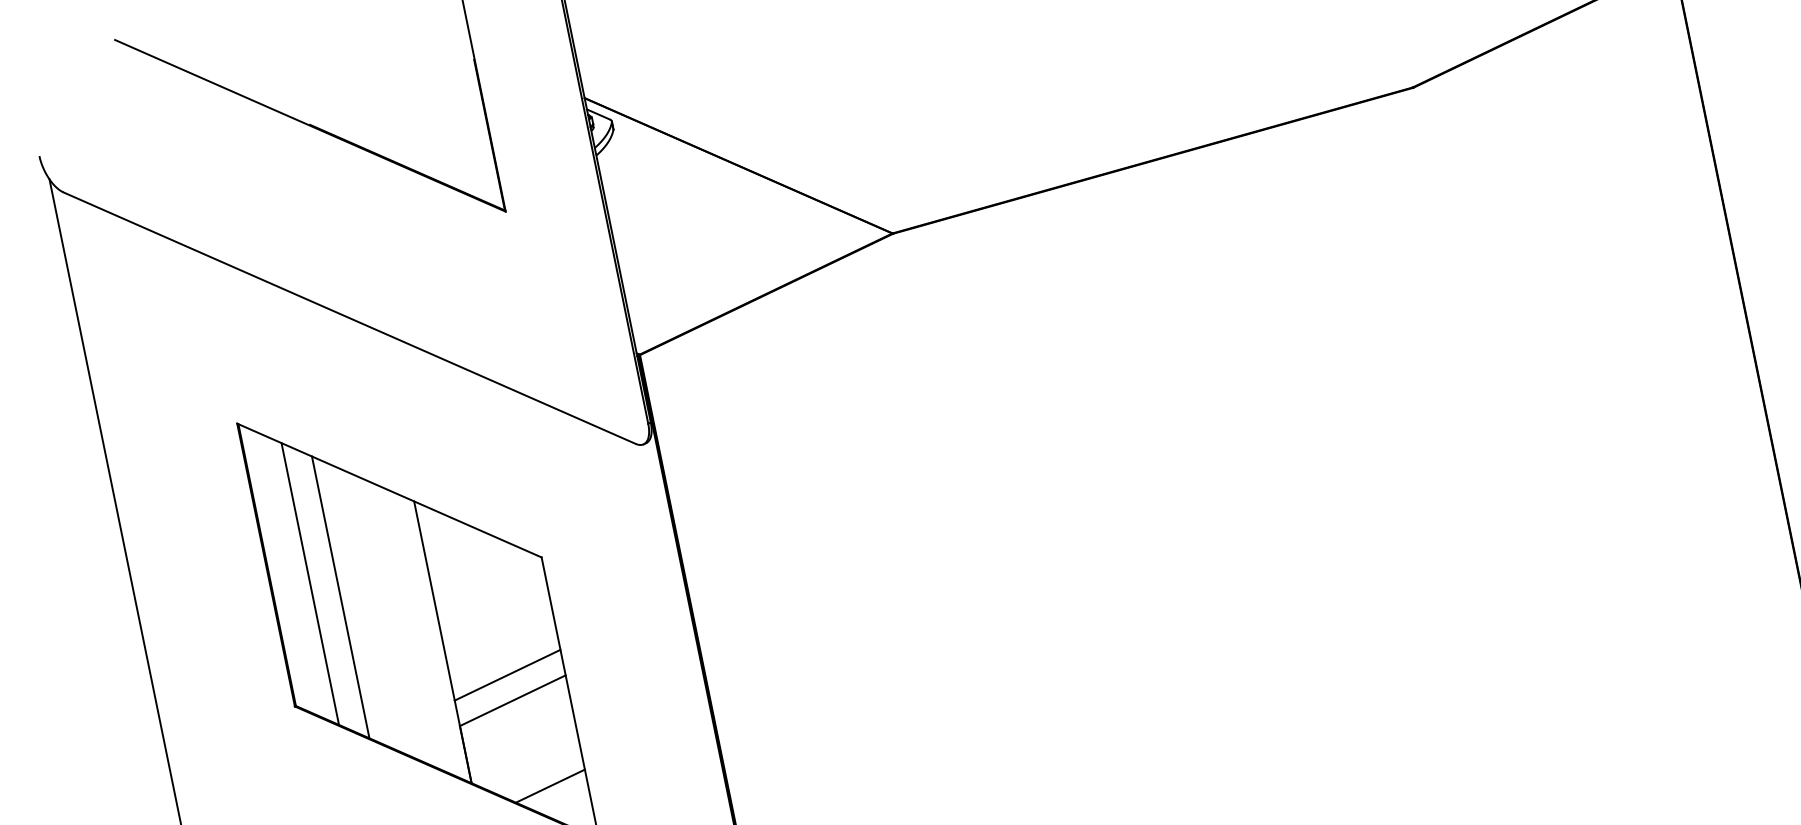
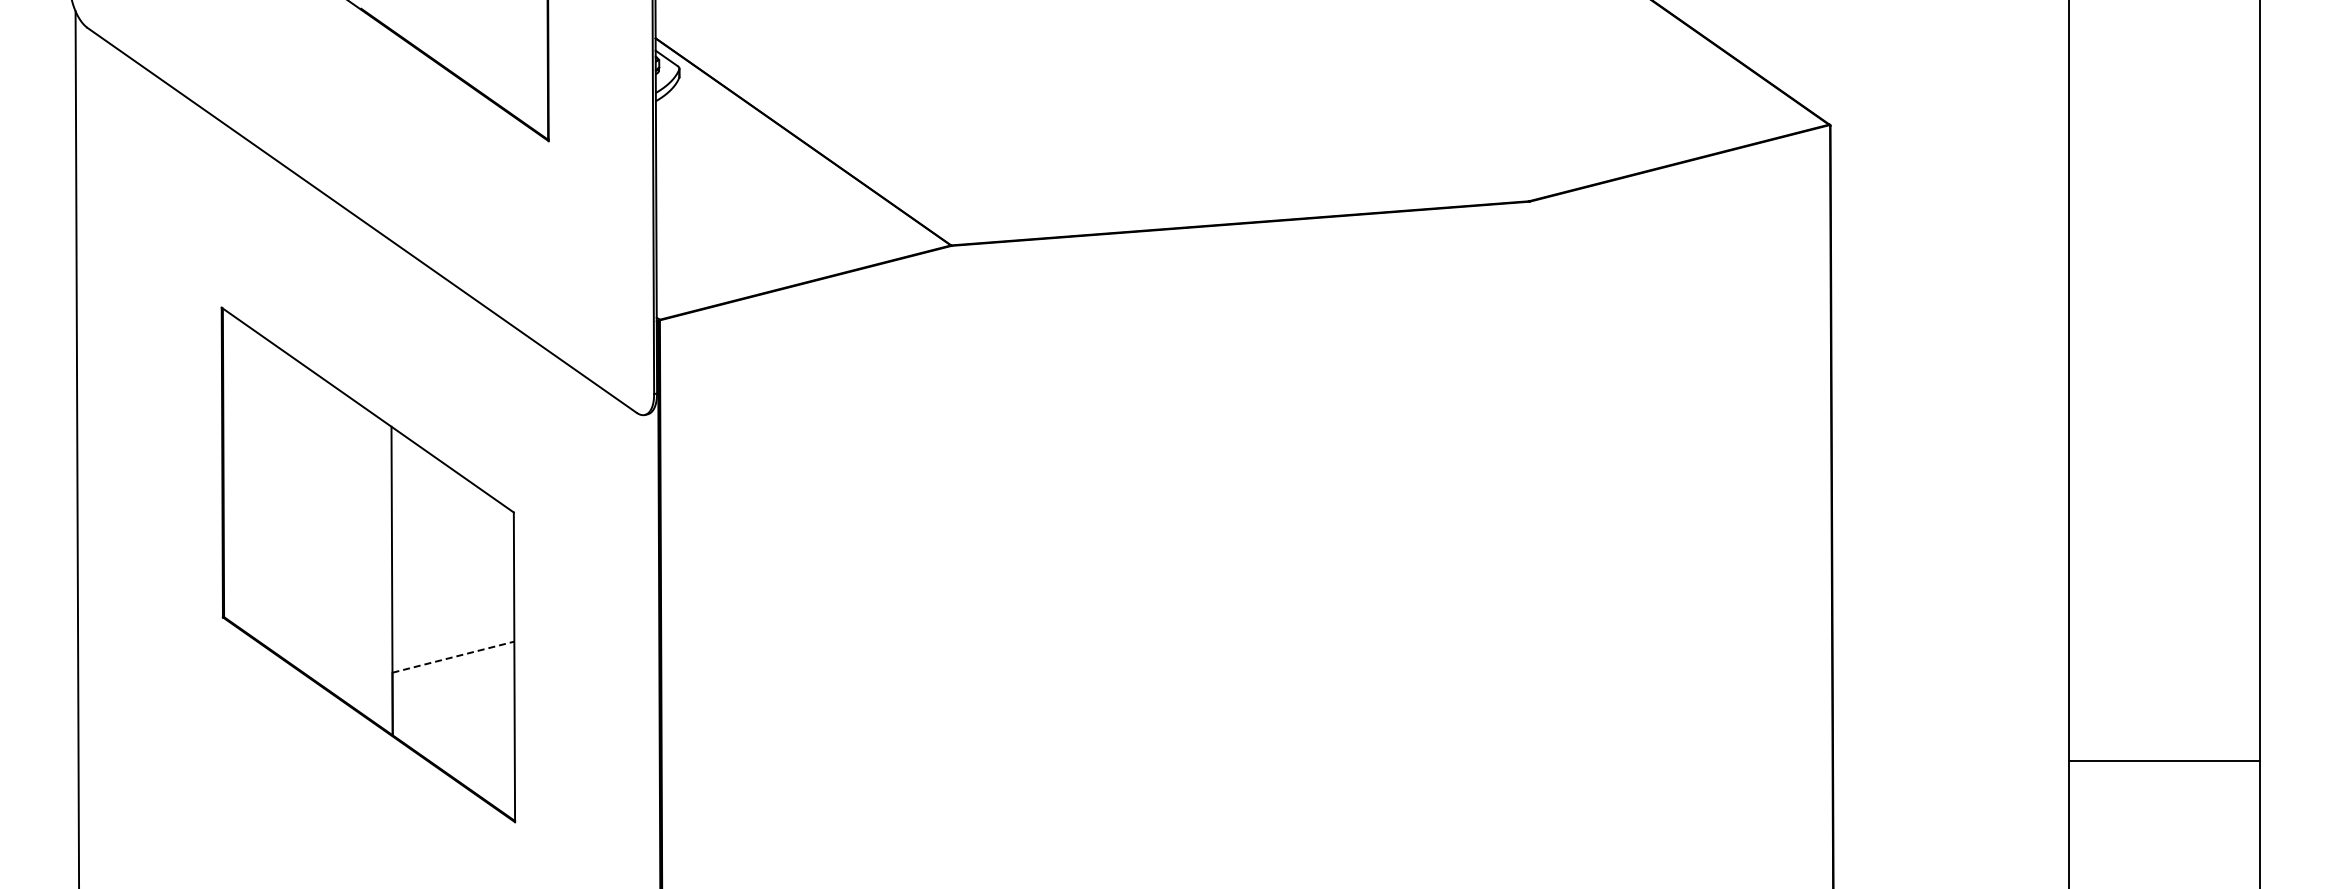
line: (309, 583) -> (264, 491), removed
line: (340, 597) -> (293, 512), removed
line: (507, 674) -> (453, 628), removed
line: (512, 700) -> (453, 657), solid -> dashed
line: (549, 785) -> (474, 754), removed

